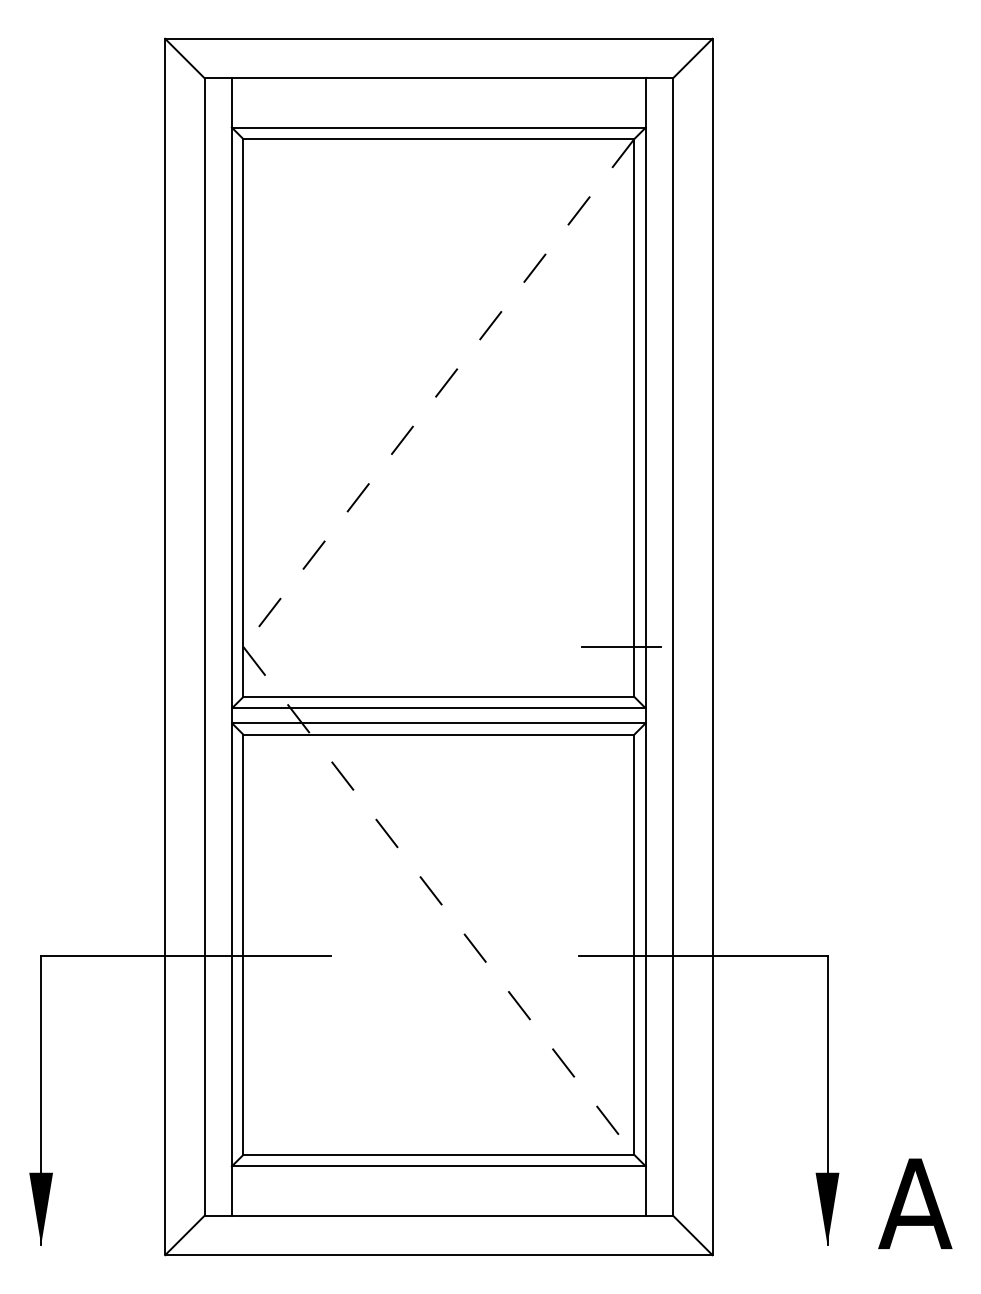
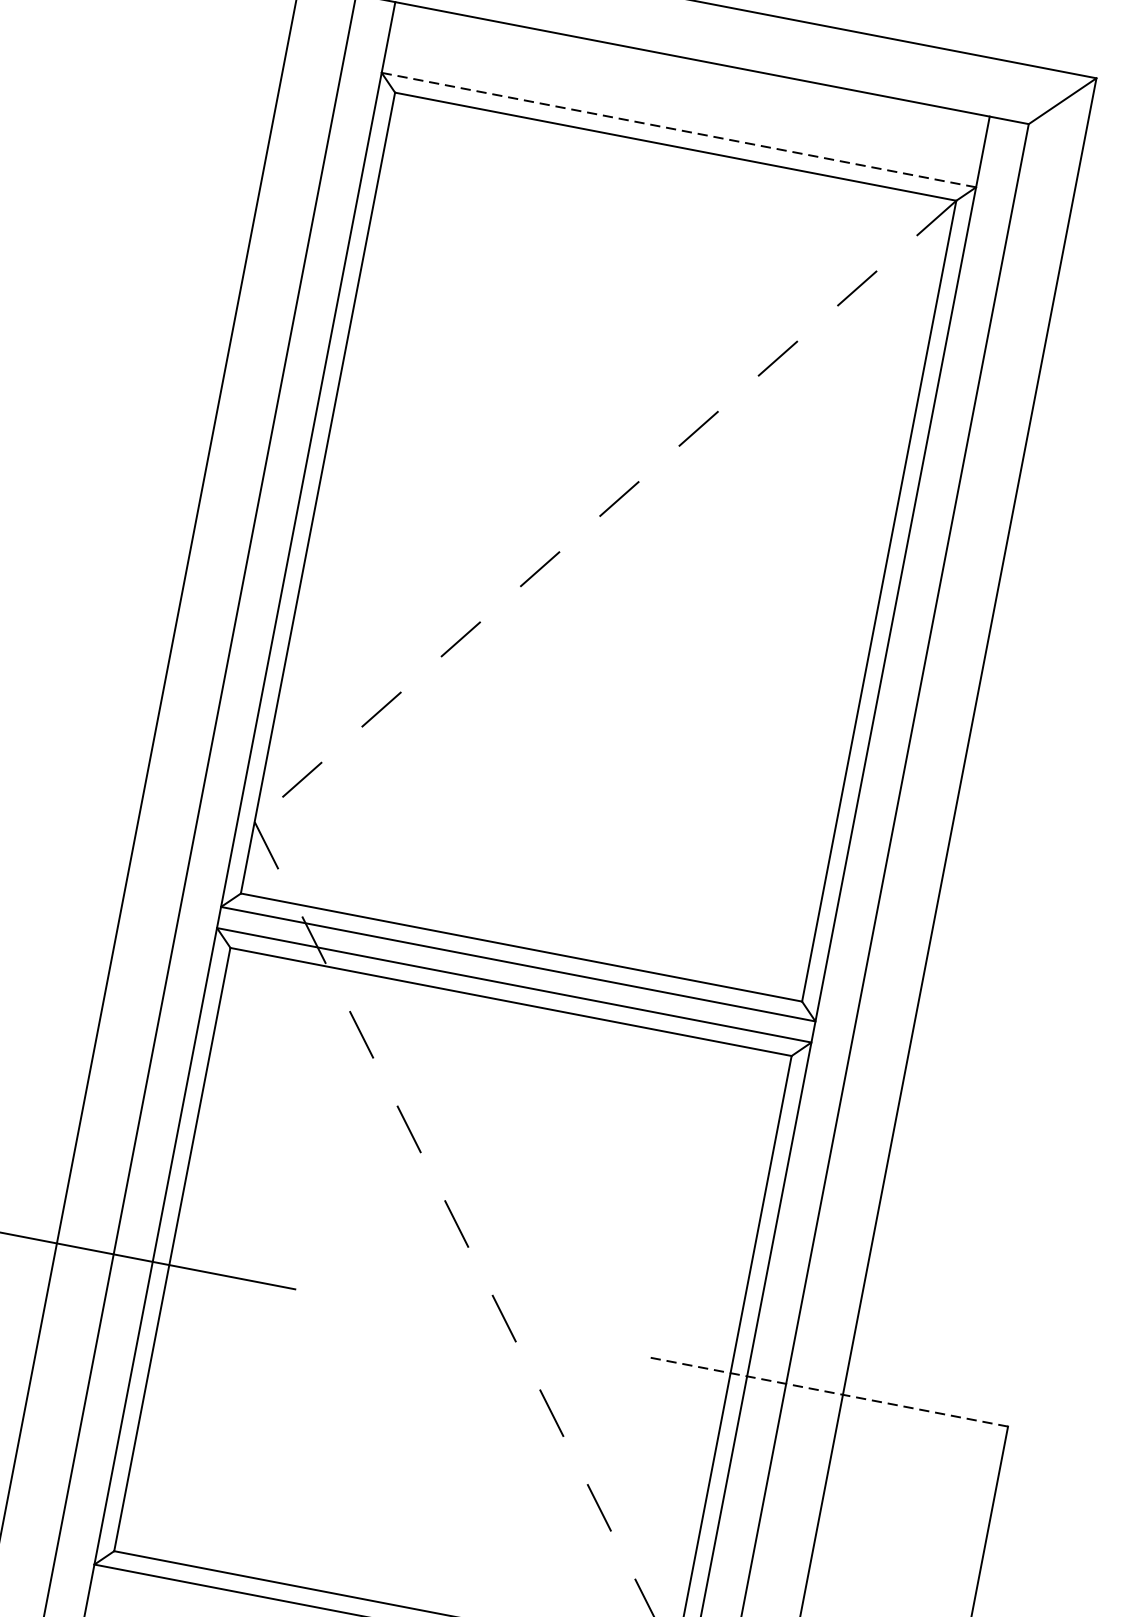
line: (438, 127) -> (678, 129), solid -> dashed
line: (620, 647) -> (795, 926), removed
line: (703, 955) -> (830, 1392), solid -> dashed

